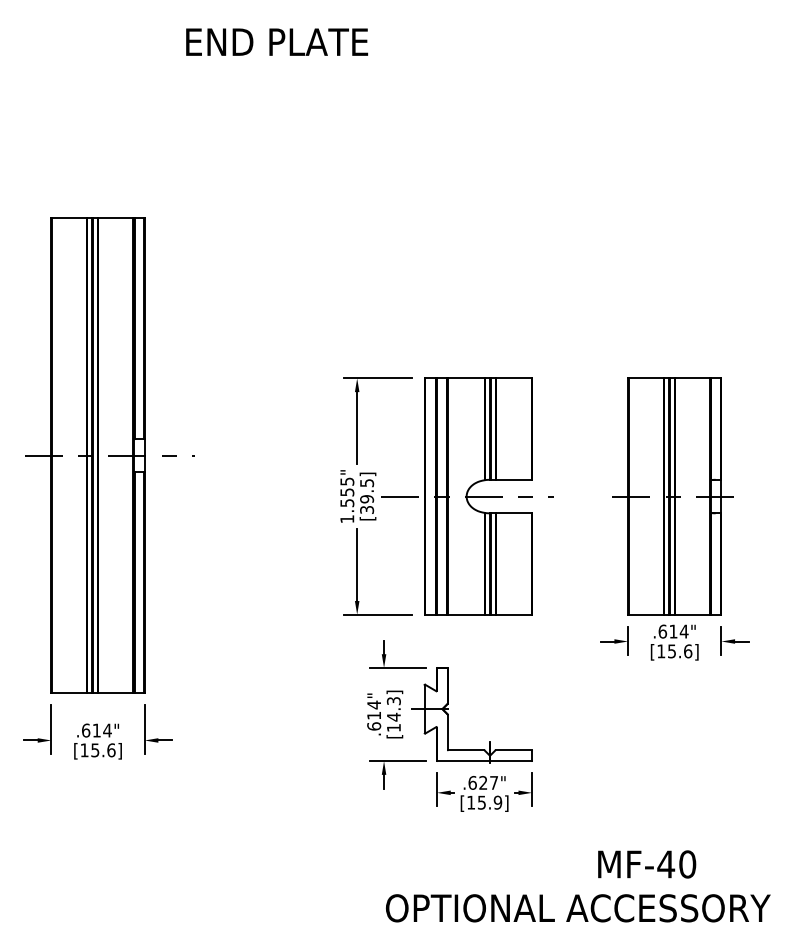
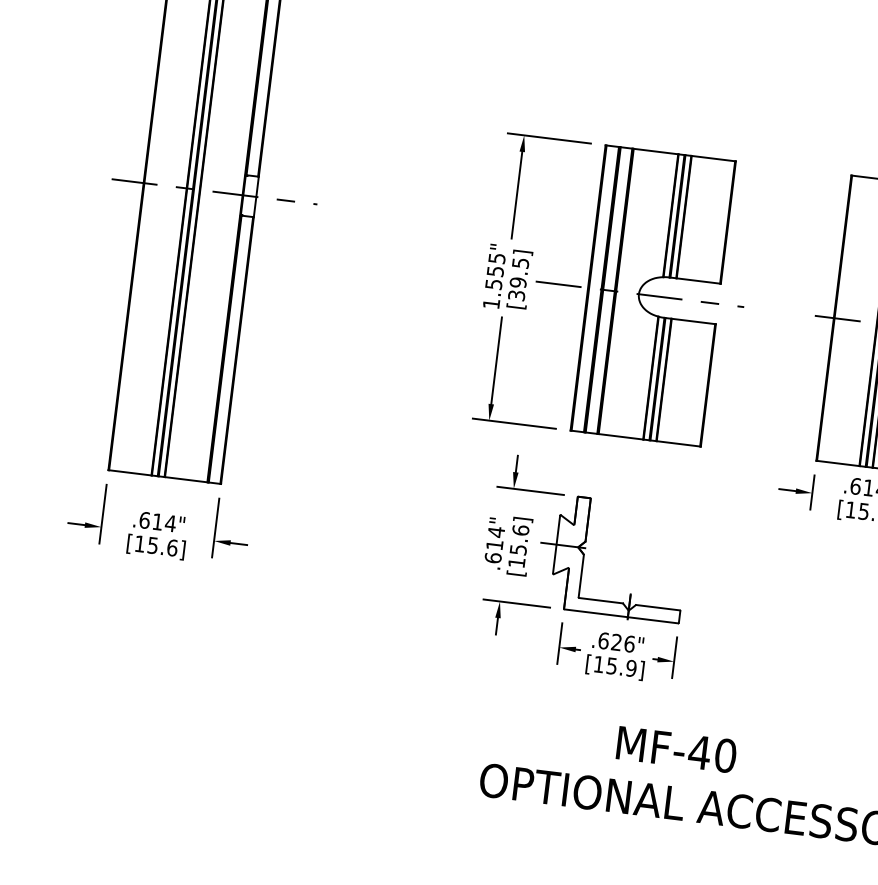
text: (393, 708) -> (519, 539), [14.3] -> [15.6]
text: (494, 782) -> (630, 643), .627" -> .626"
text: (647, 864) -> (677, 749), moved

